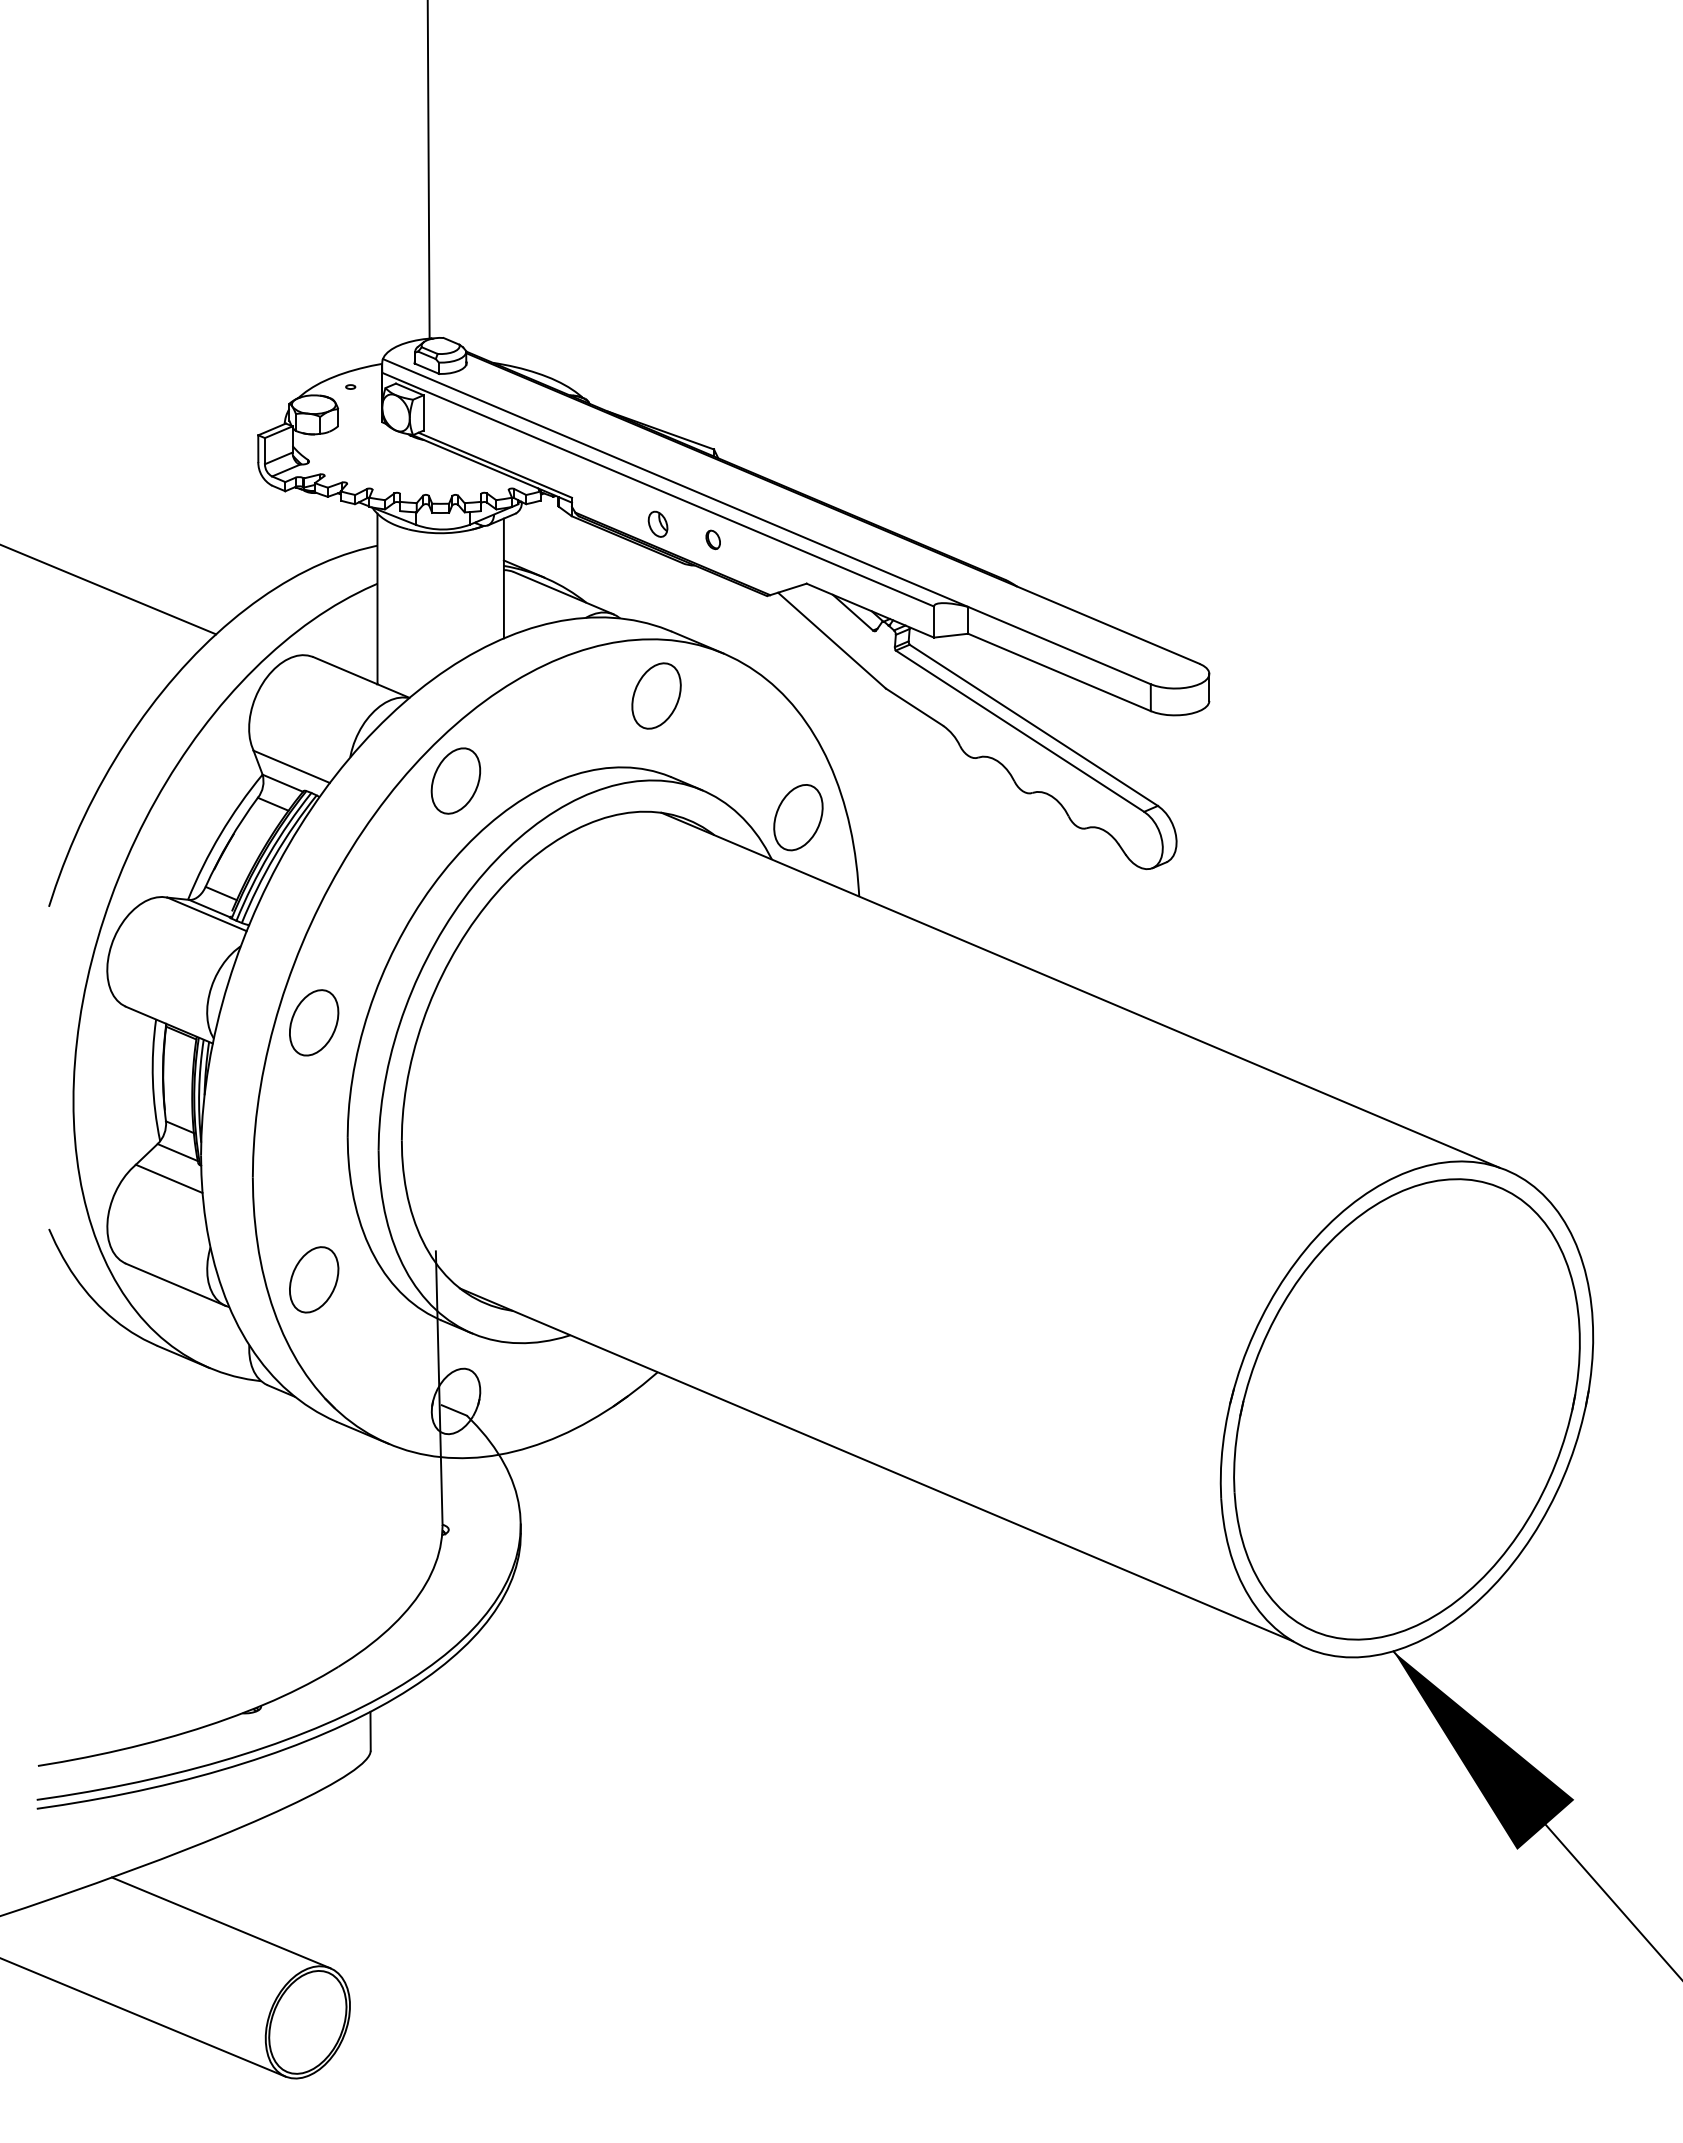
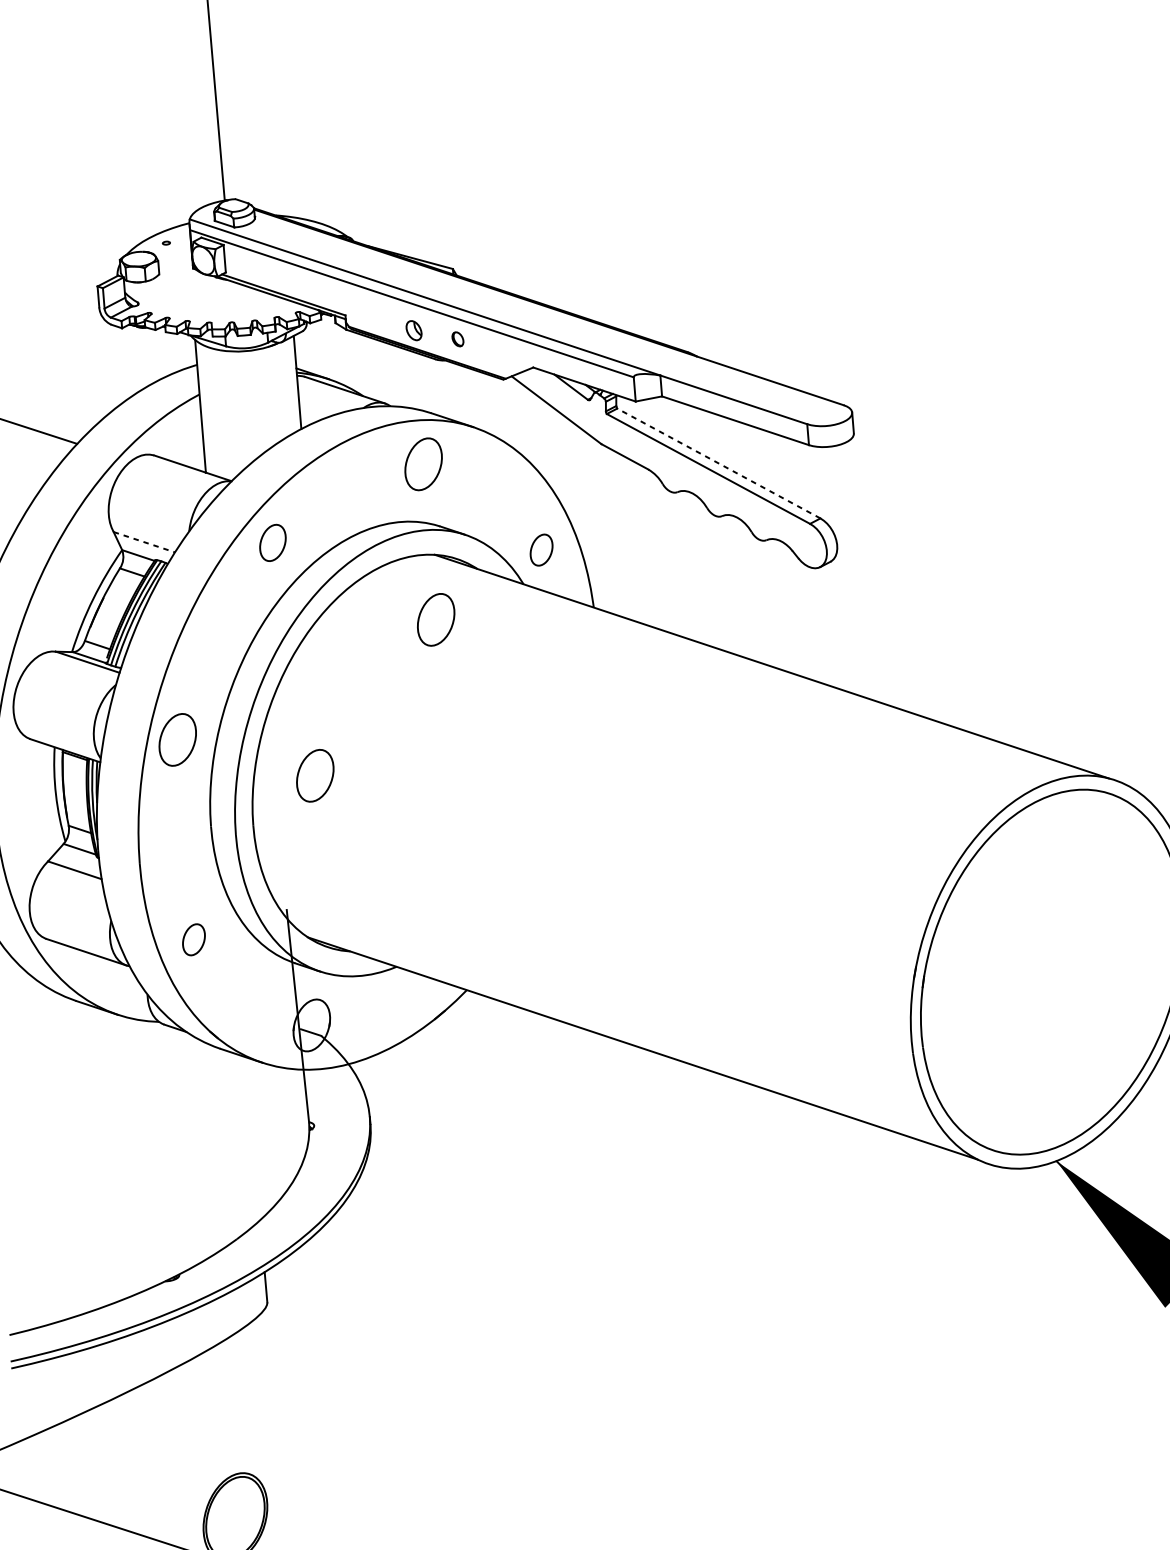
line: (1033, 725) -> (718, 463), solid -> dashed
line: (292, 767) -> (144, 542), solid -> dashed
part: (455, 780) -> (272, 542), size x0.7
part: (798, 817) -> (541, 549), size x0.6
part: (656, 895) -> (436, 619), added
part: (486, 1082) -> (315, 775), added
part: (314, 1279) -> (194, 939), size x0.6
line: (220, 1922) -> (161, 1445), removed

